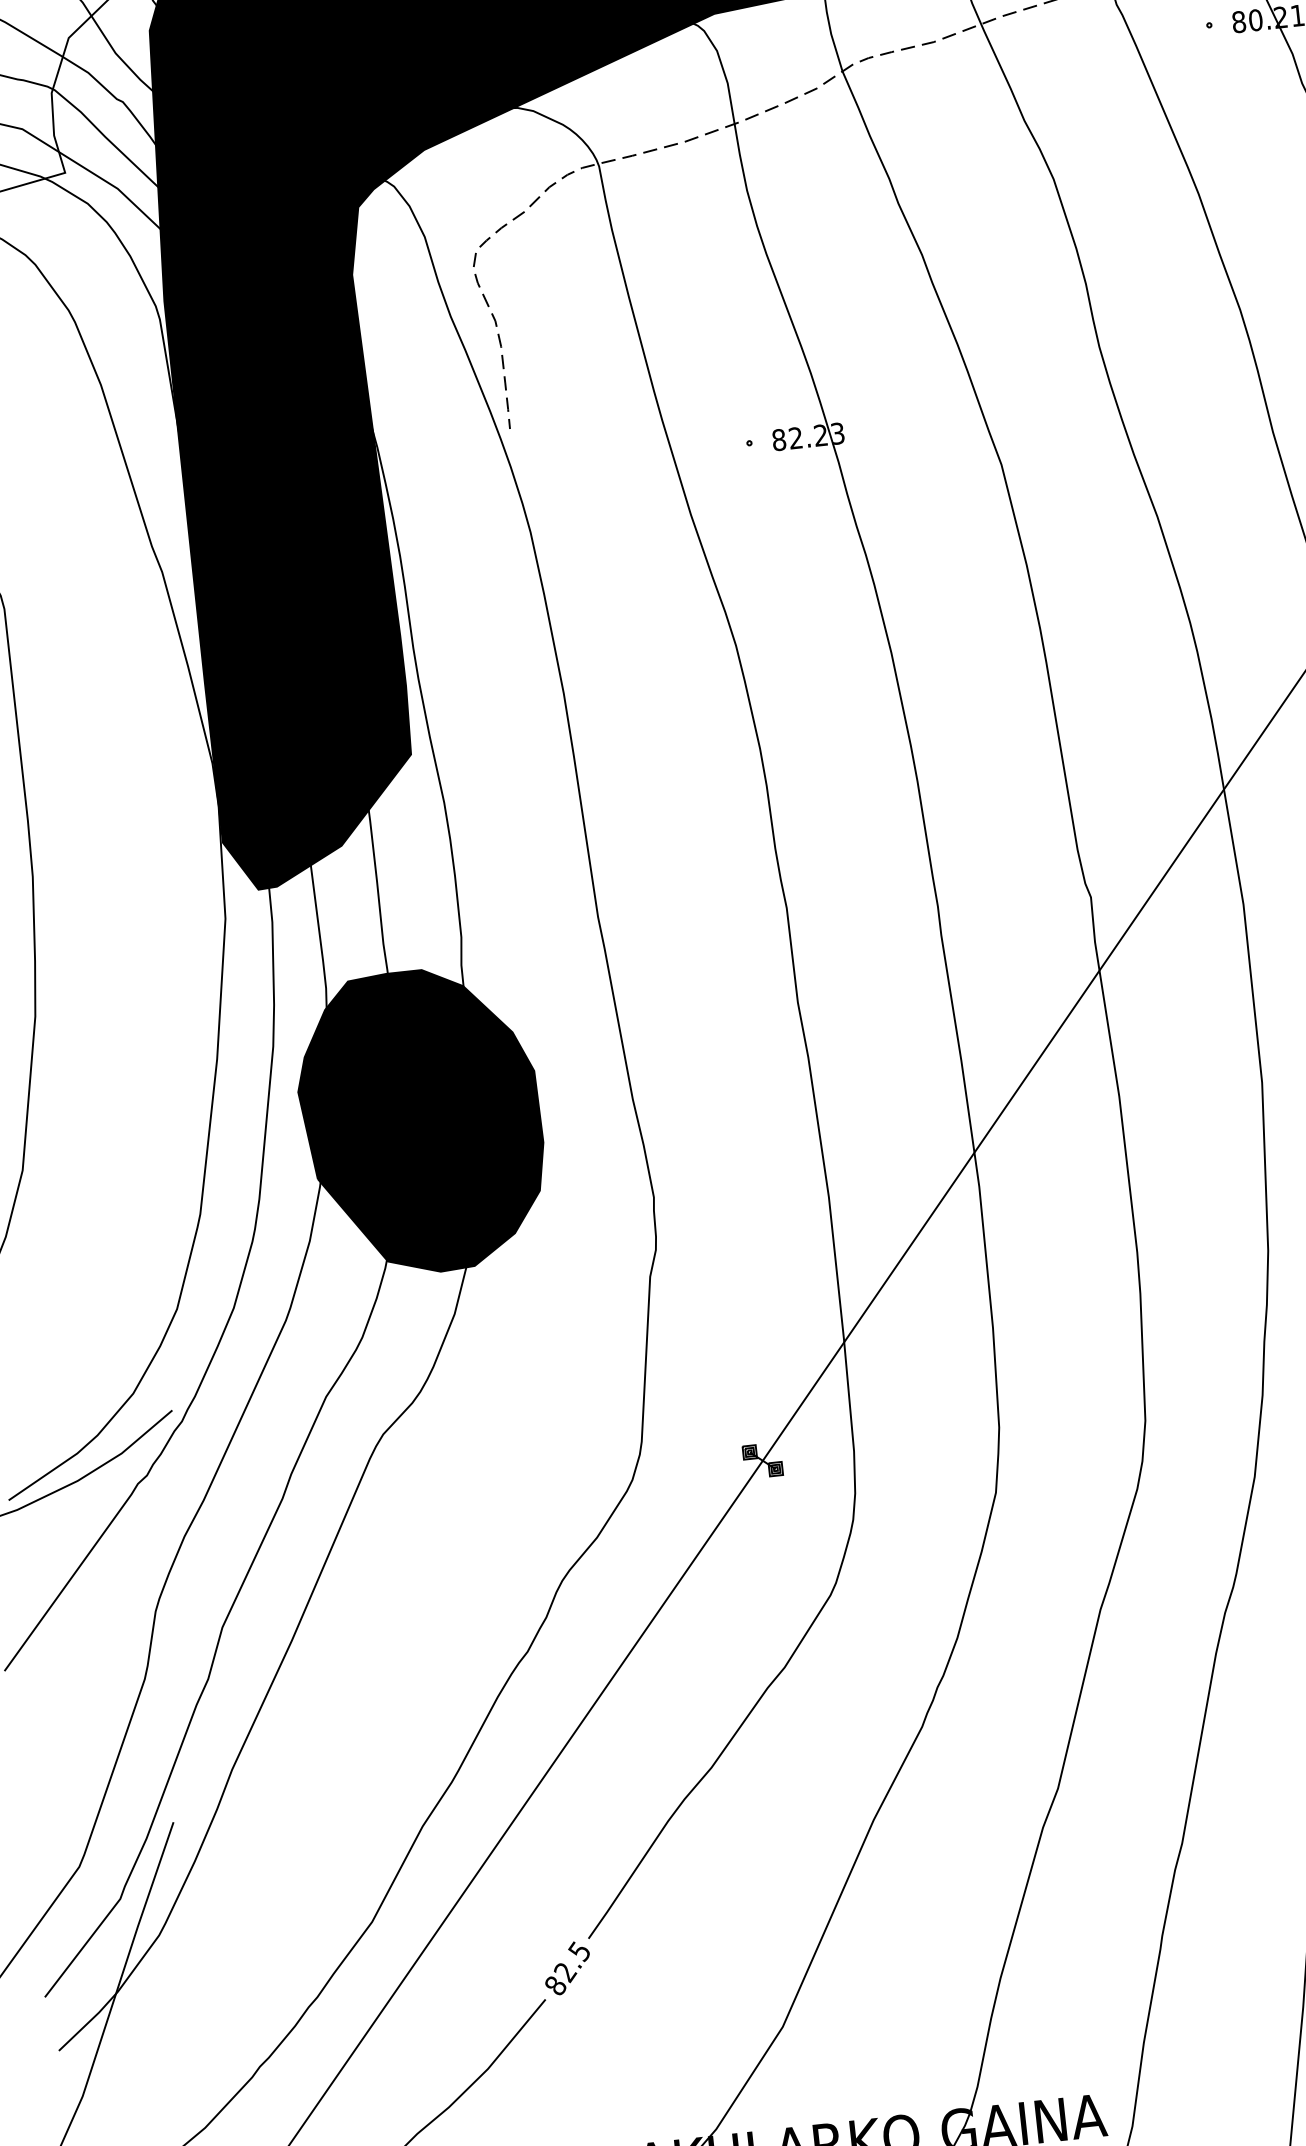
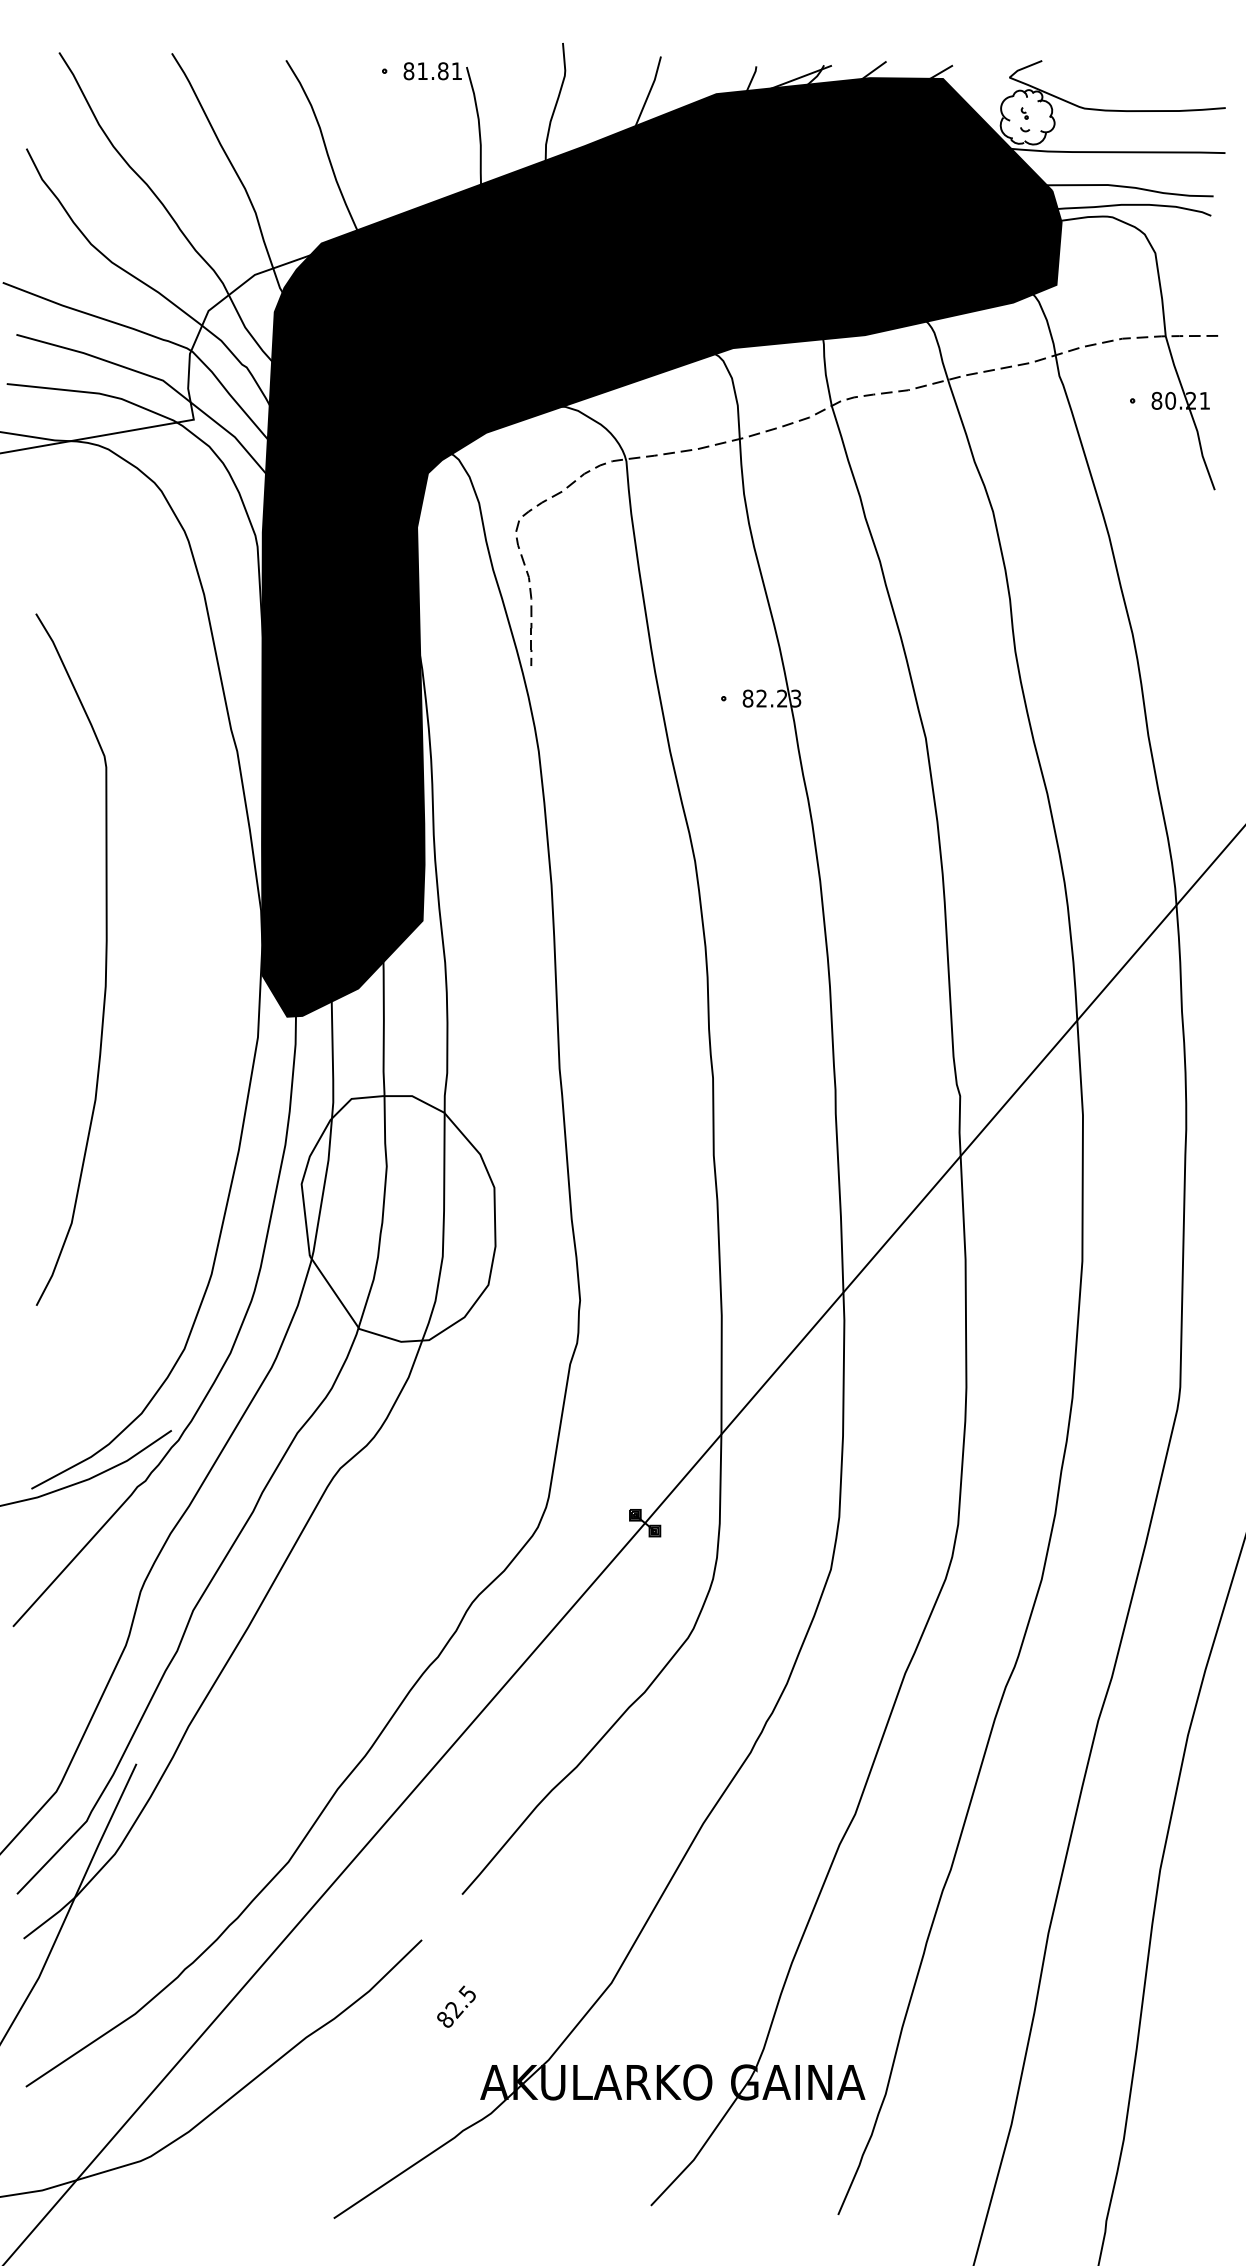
fill: (421, 1121) -> (398, 1218), removed
text: (567, 1968) -> (456, 2006), moved

